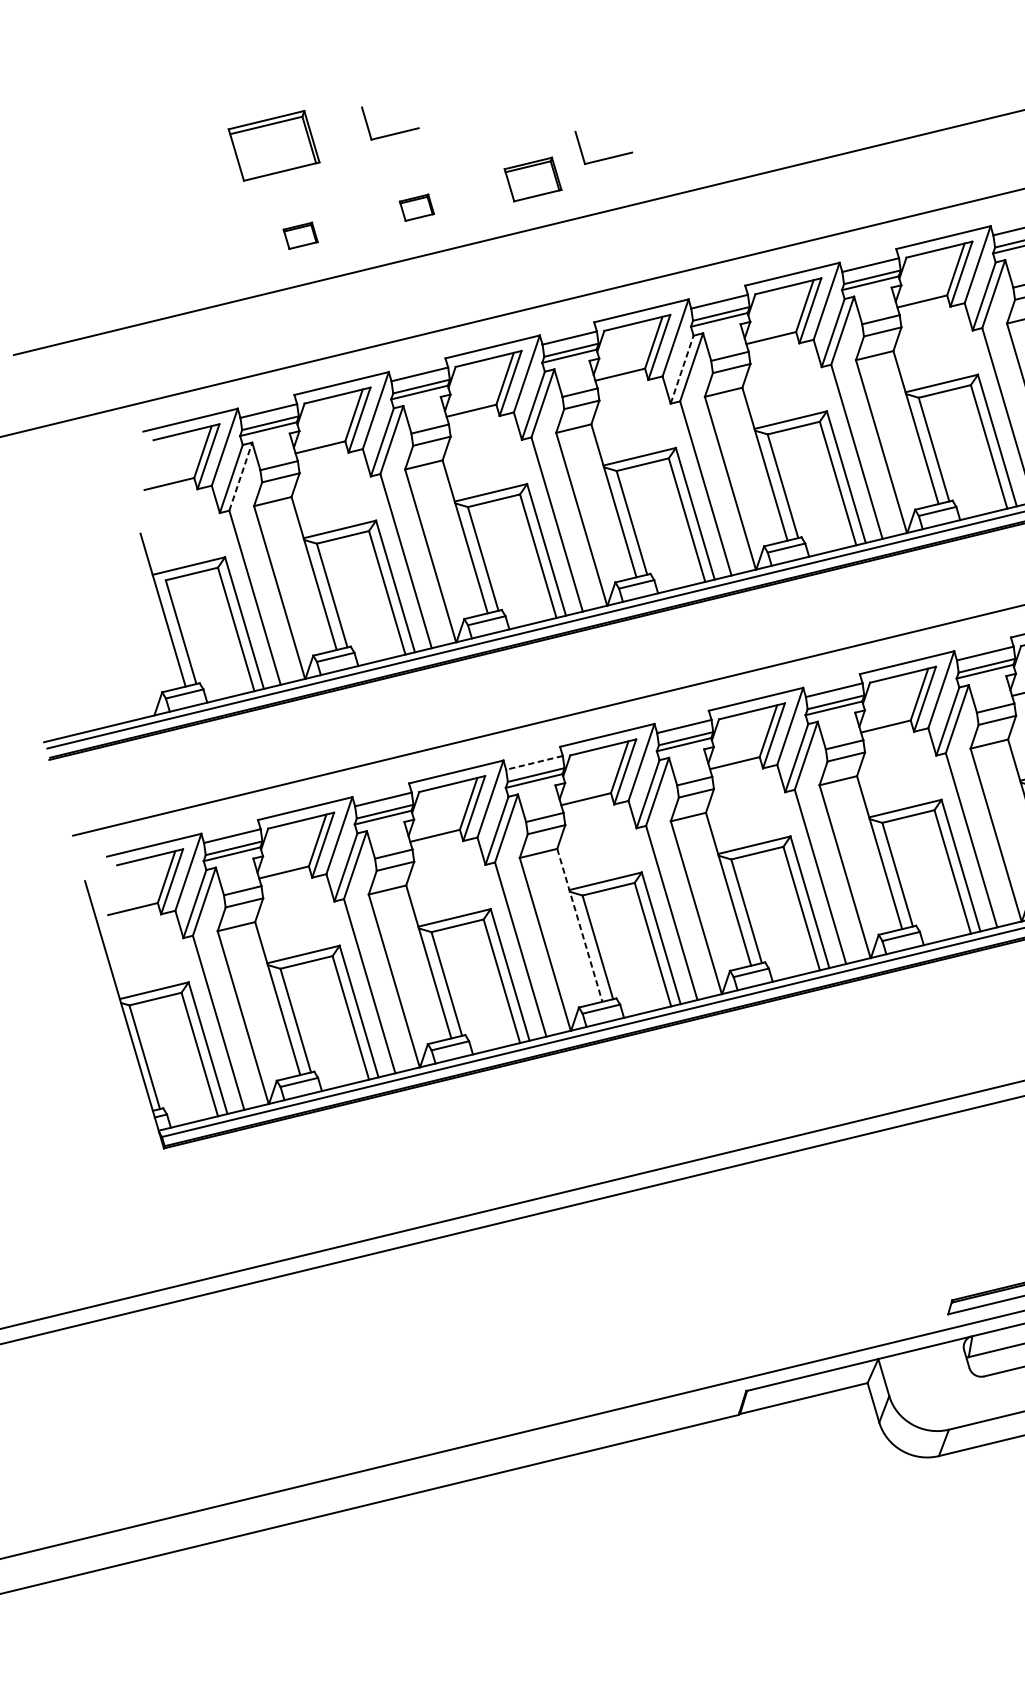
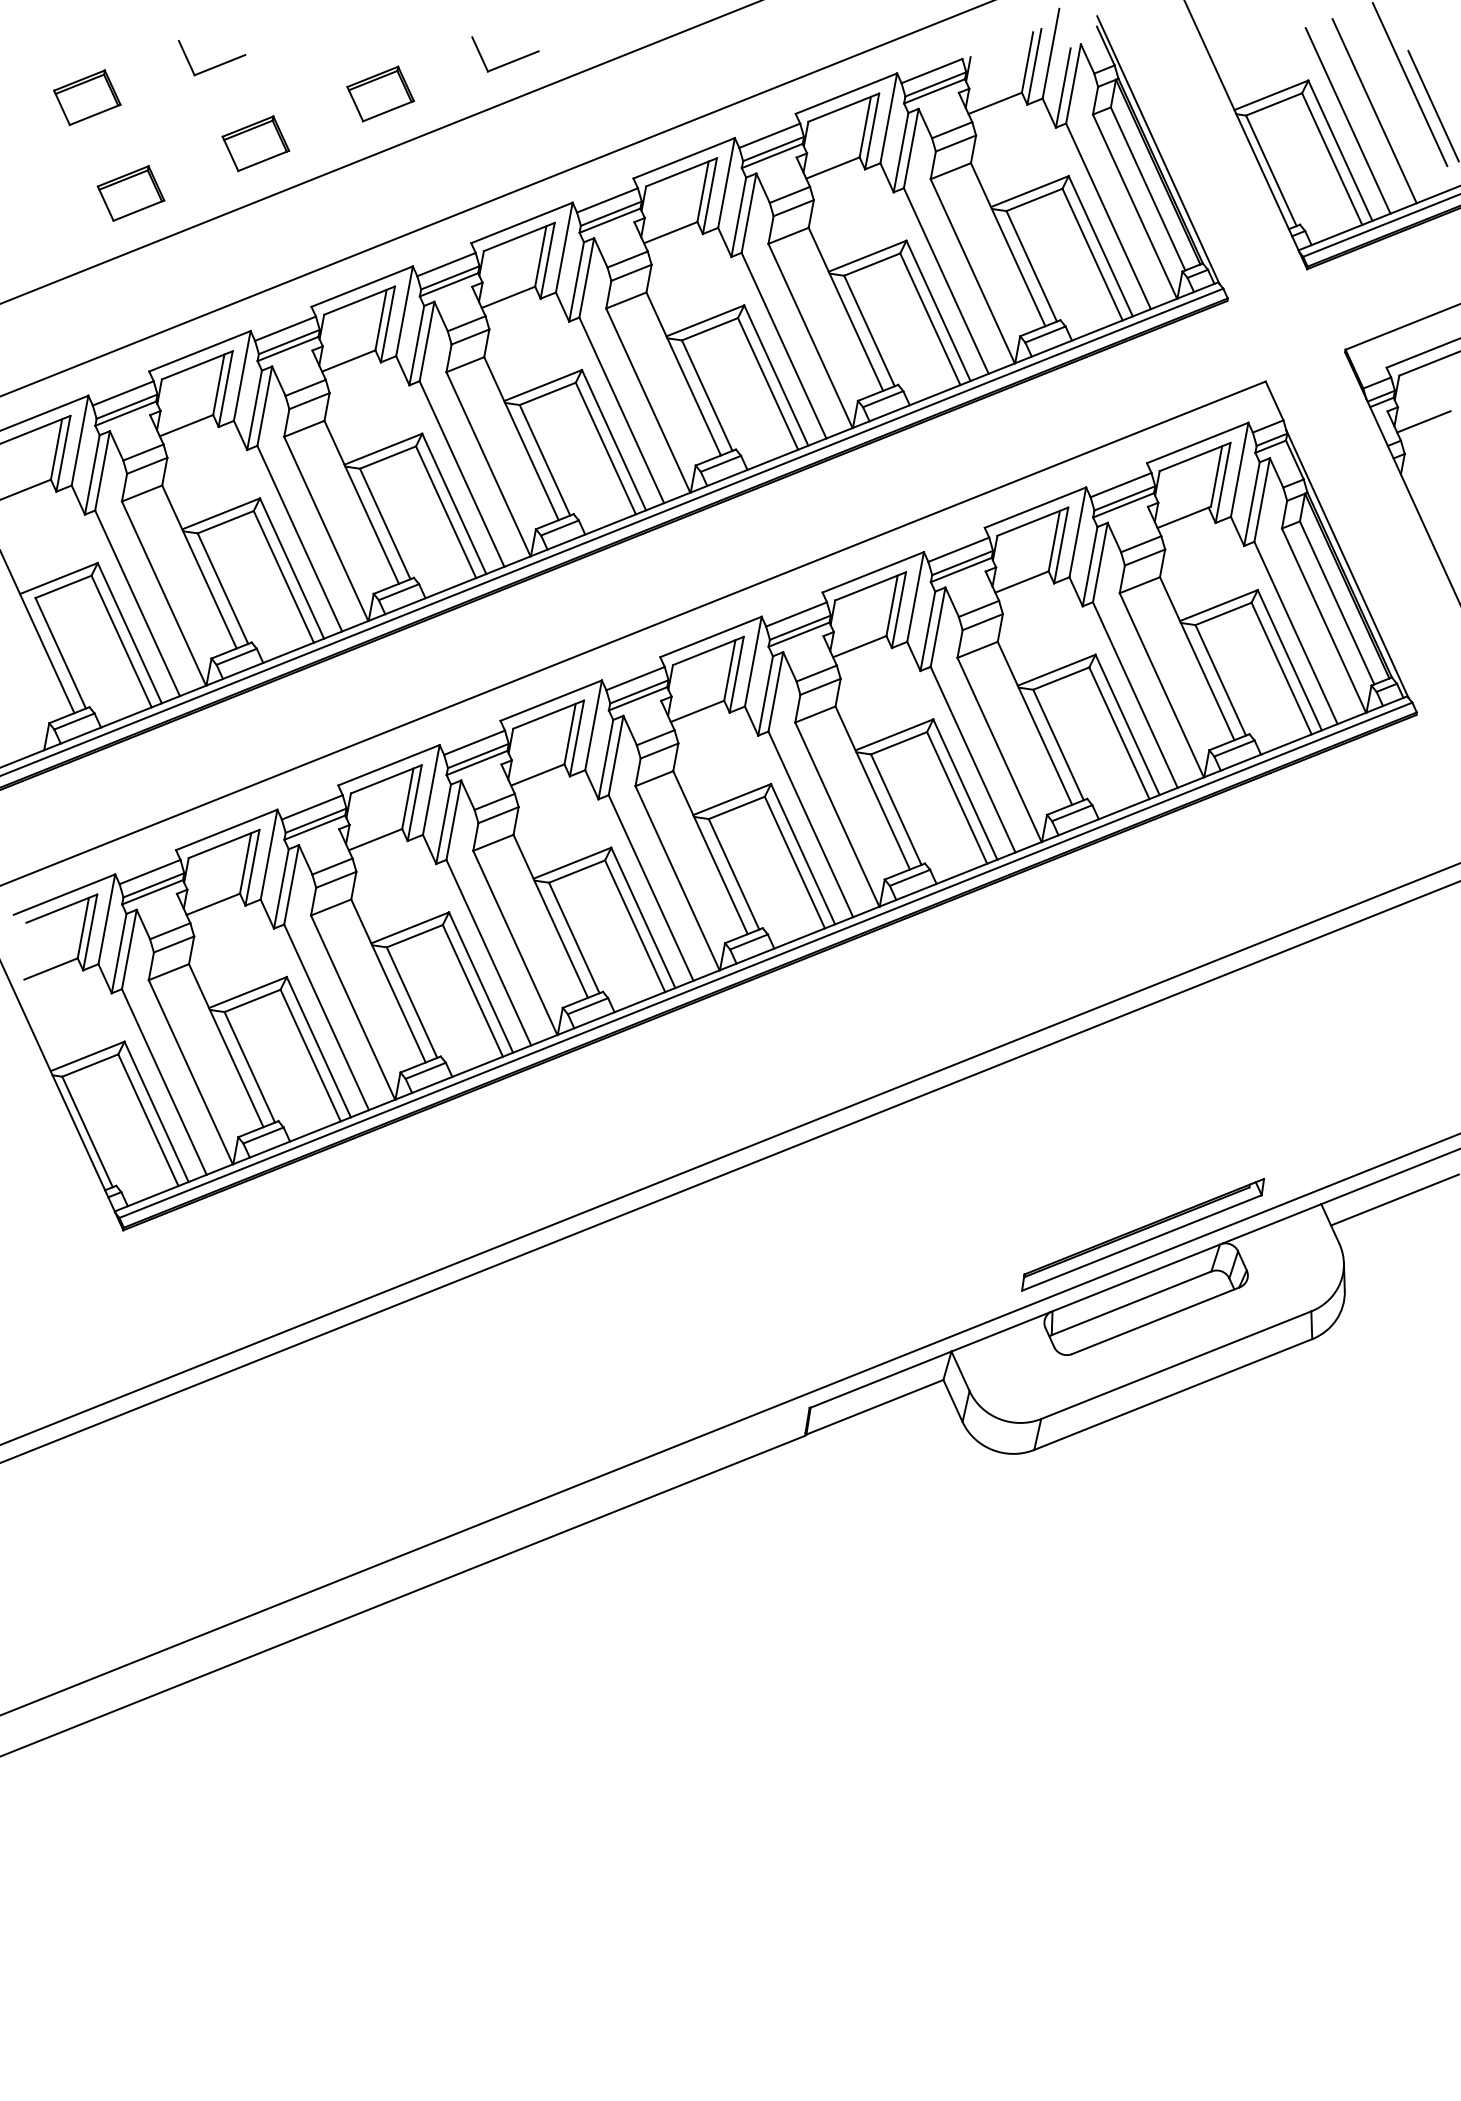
part: (274, 145) -> (87, 97), size x0.62
part: (603, 158) -> (507, 62), moved
part: (416, 207) -> (255, 143), size x1.67
part: (300, 235) -> (130, 193), size x1.67
line: (682, 369) -> (576, 281), dashed -> solid
line: (240, 476) -> (102, 470), dashed -> solid
line: (534, 762) -> (474, 742), dashed -> solid
line: (579, 925) -> (550, 916), dashed -> solid

